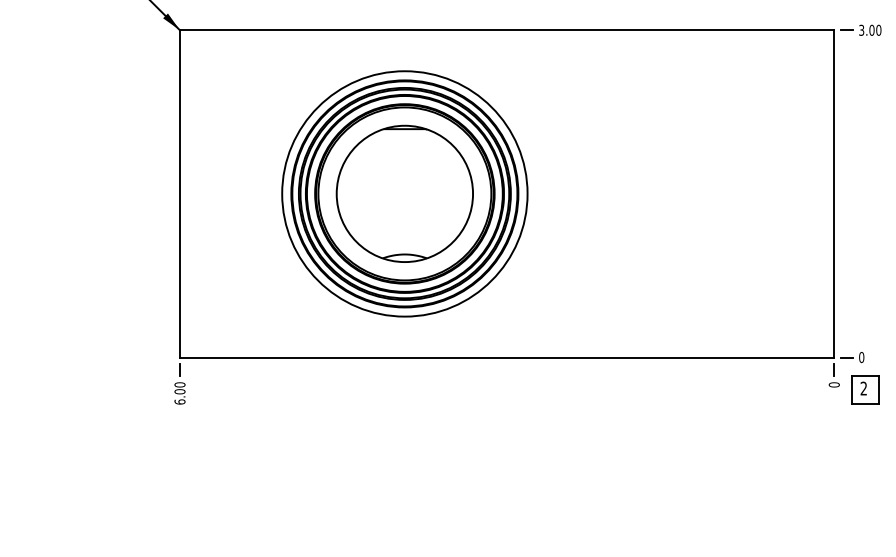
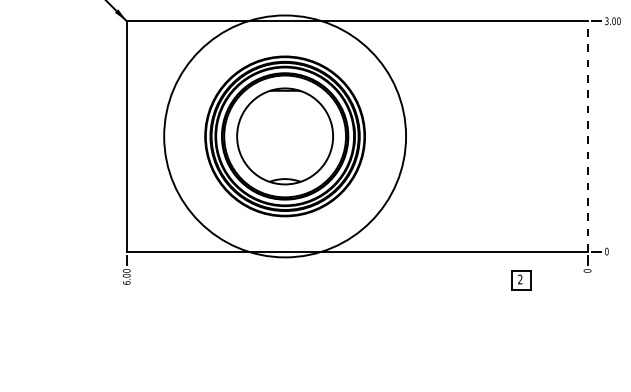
line: (834, 192) -> (587, 135), solid -> dashed
circle: (403, 194) -> (284, 136), size x1.4
part: (865, 389) -> (521, 280), moved

